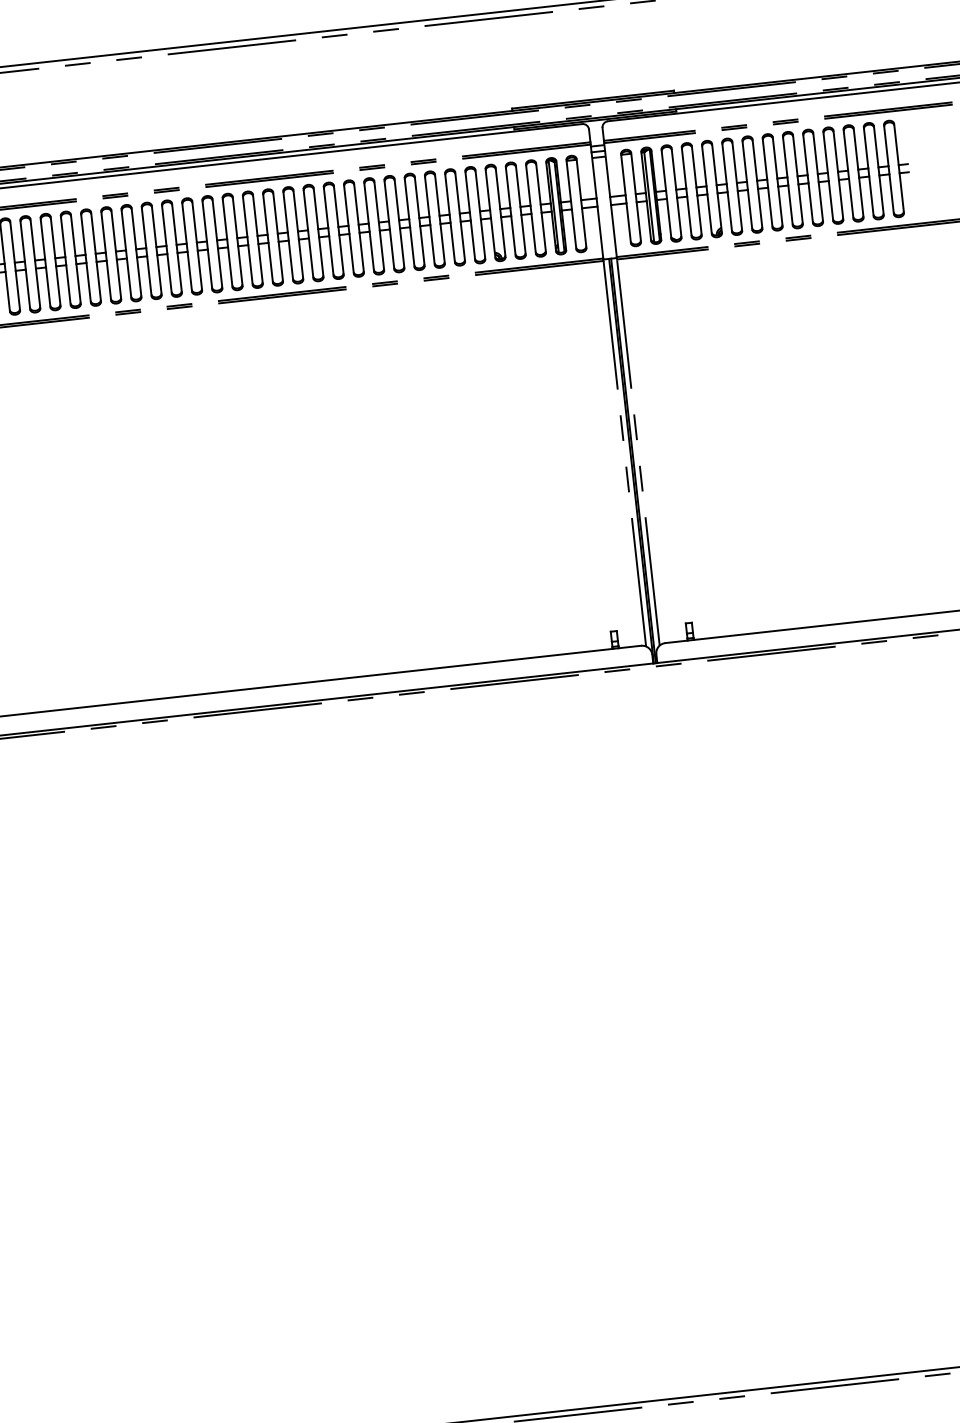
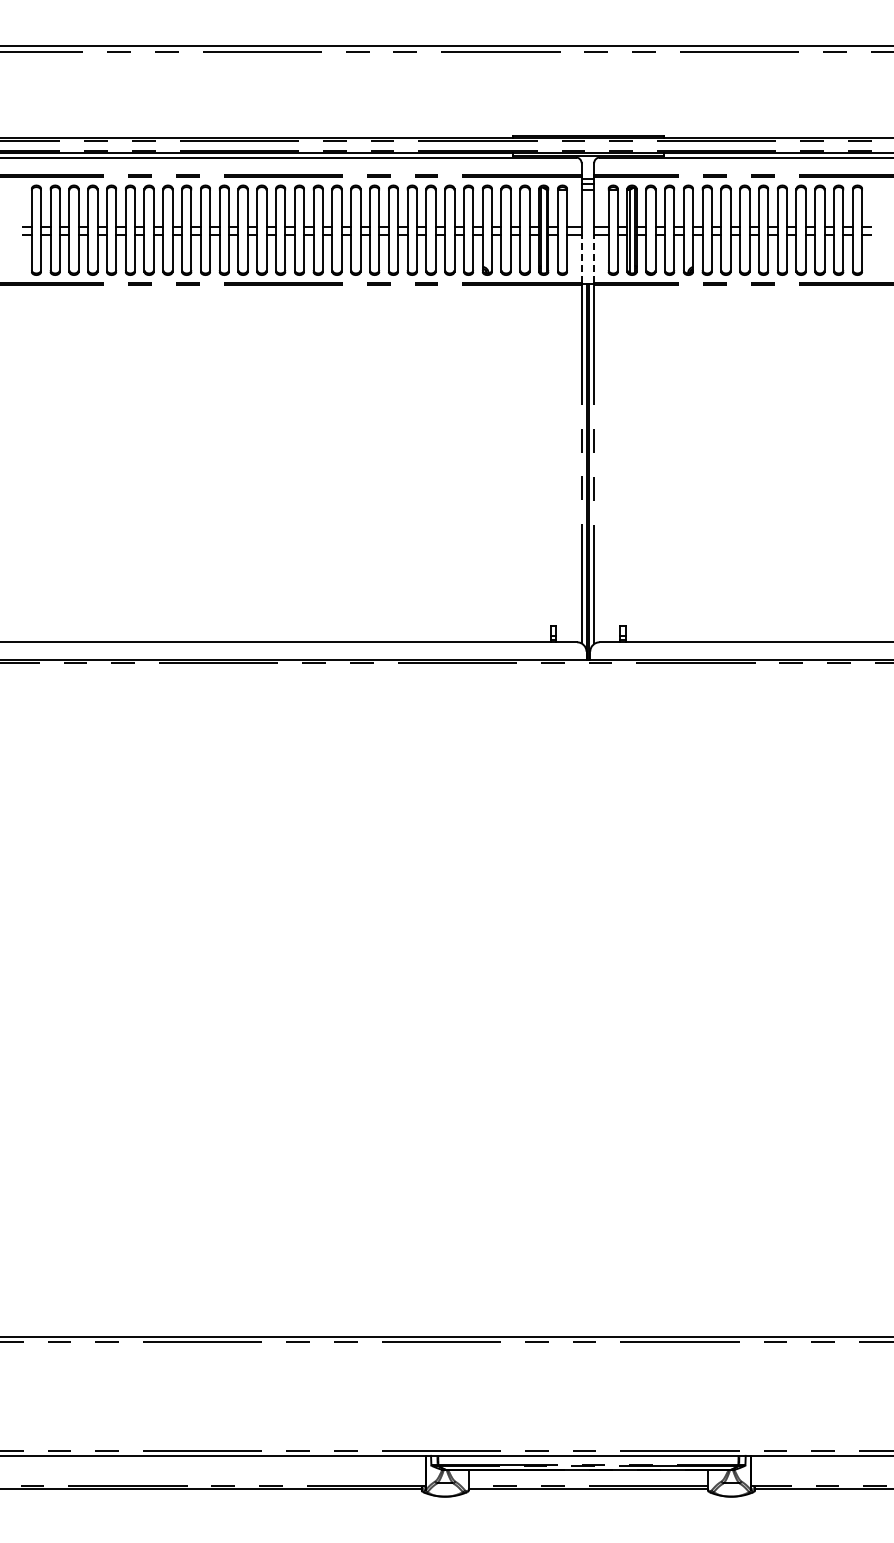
line: (614, 230) -> (594, 258), solid -> dashed
line: (600, 232) -> (581, 258), solid -> dashed

